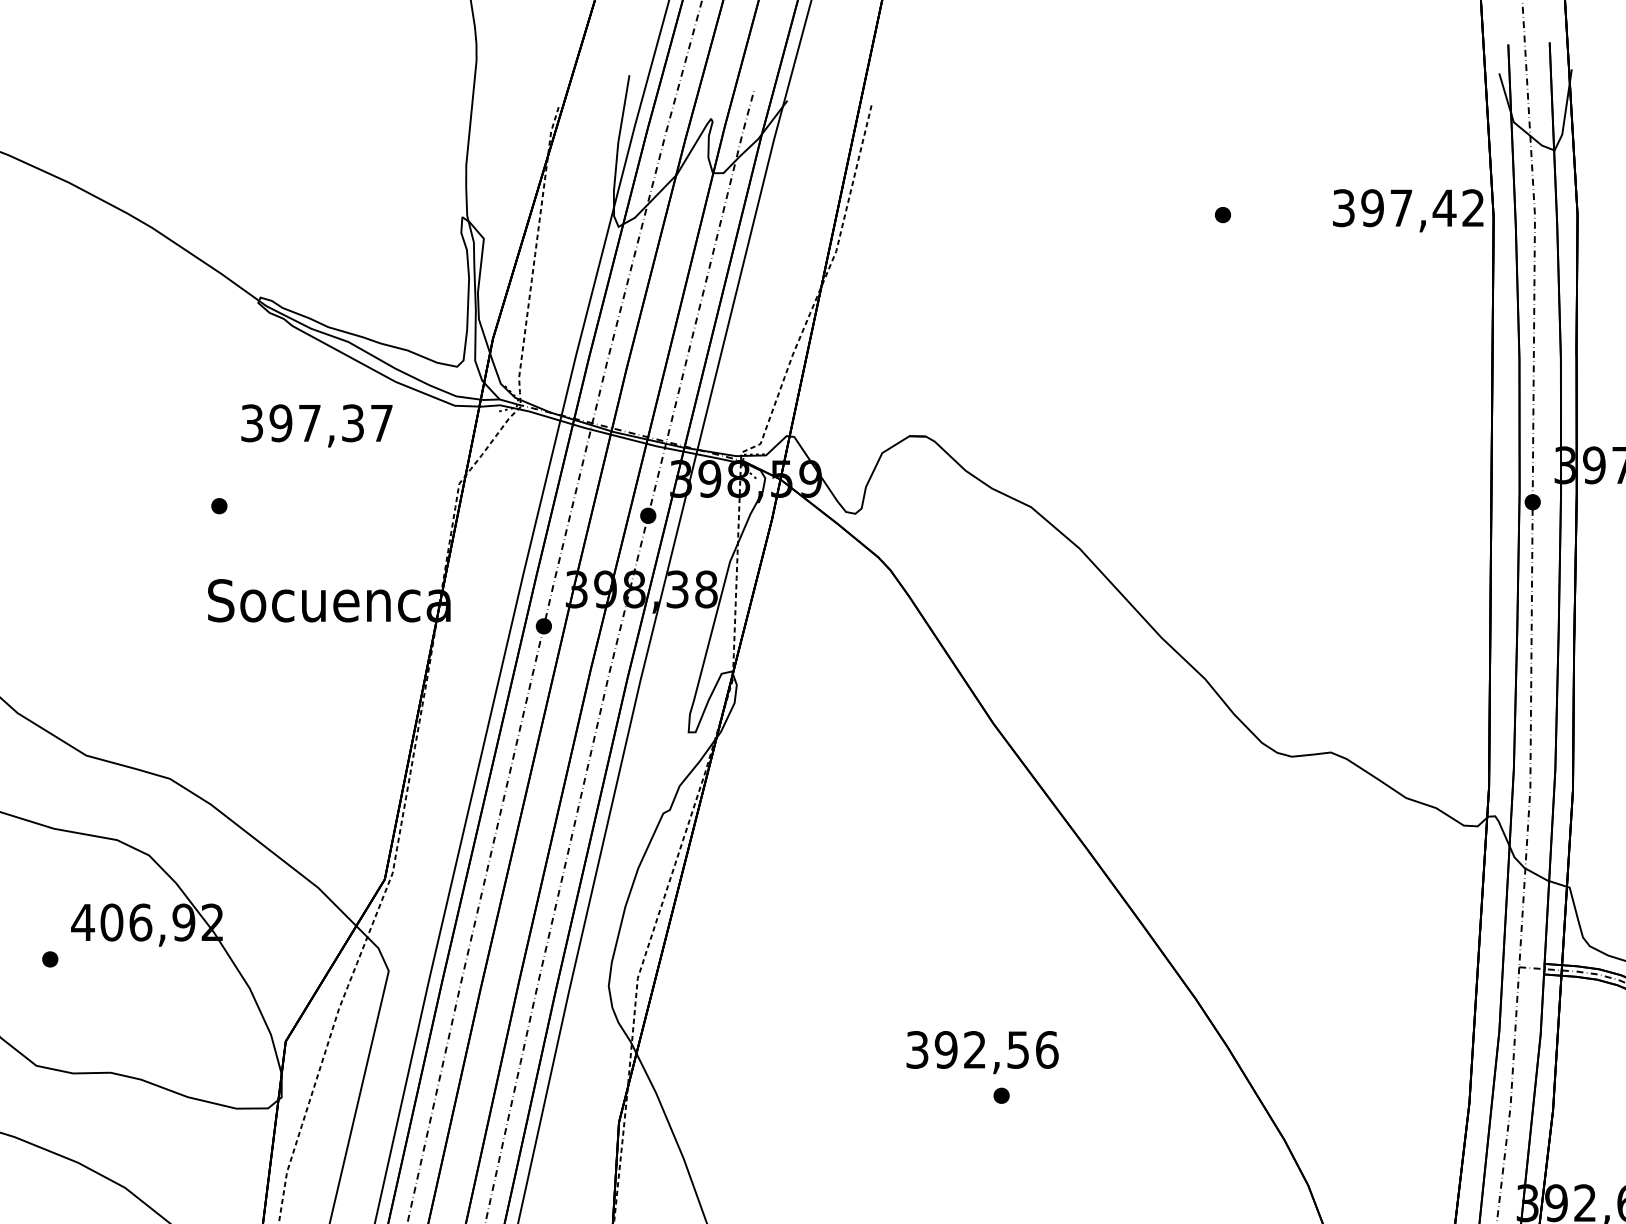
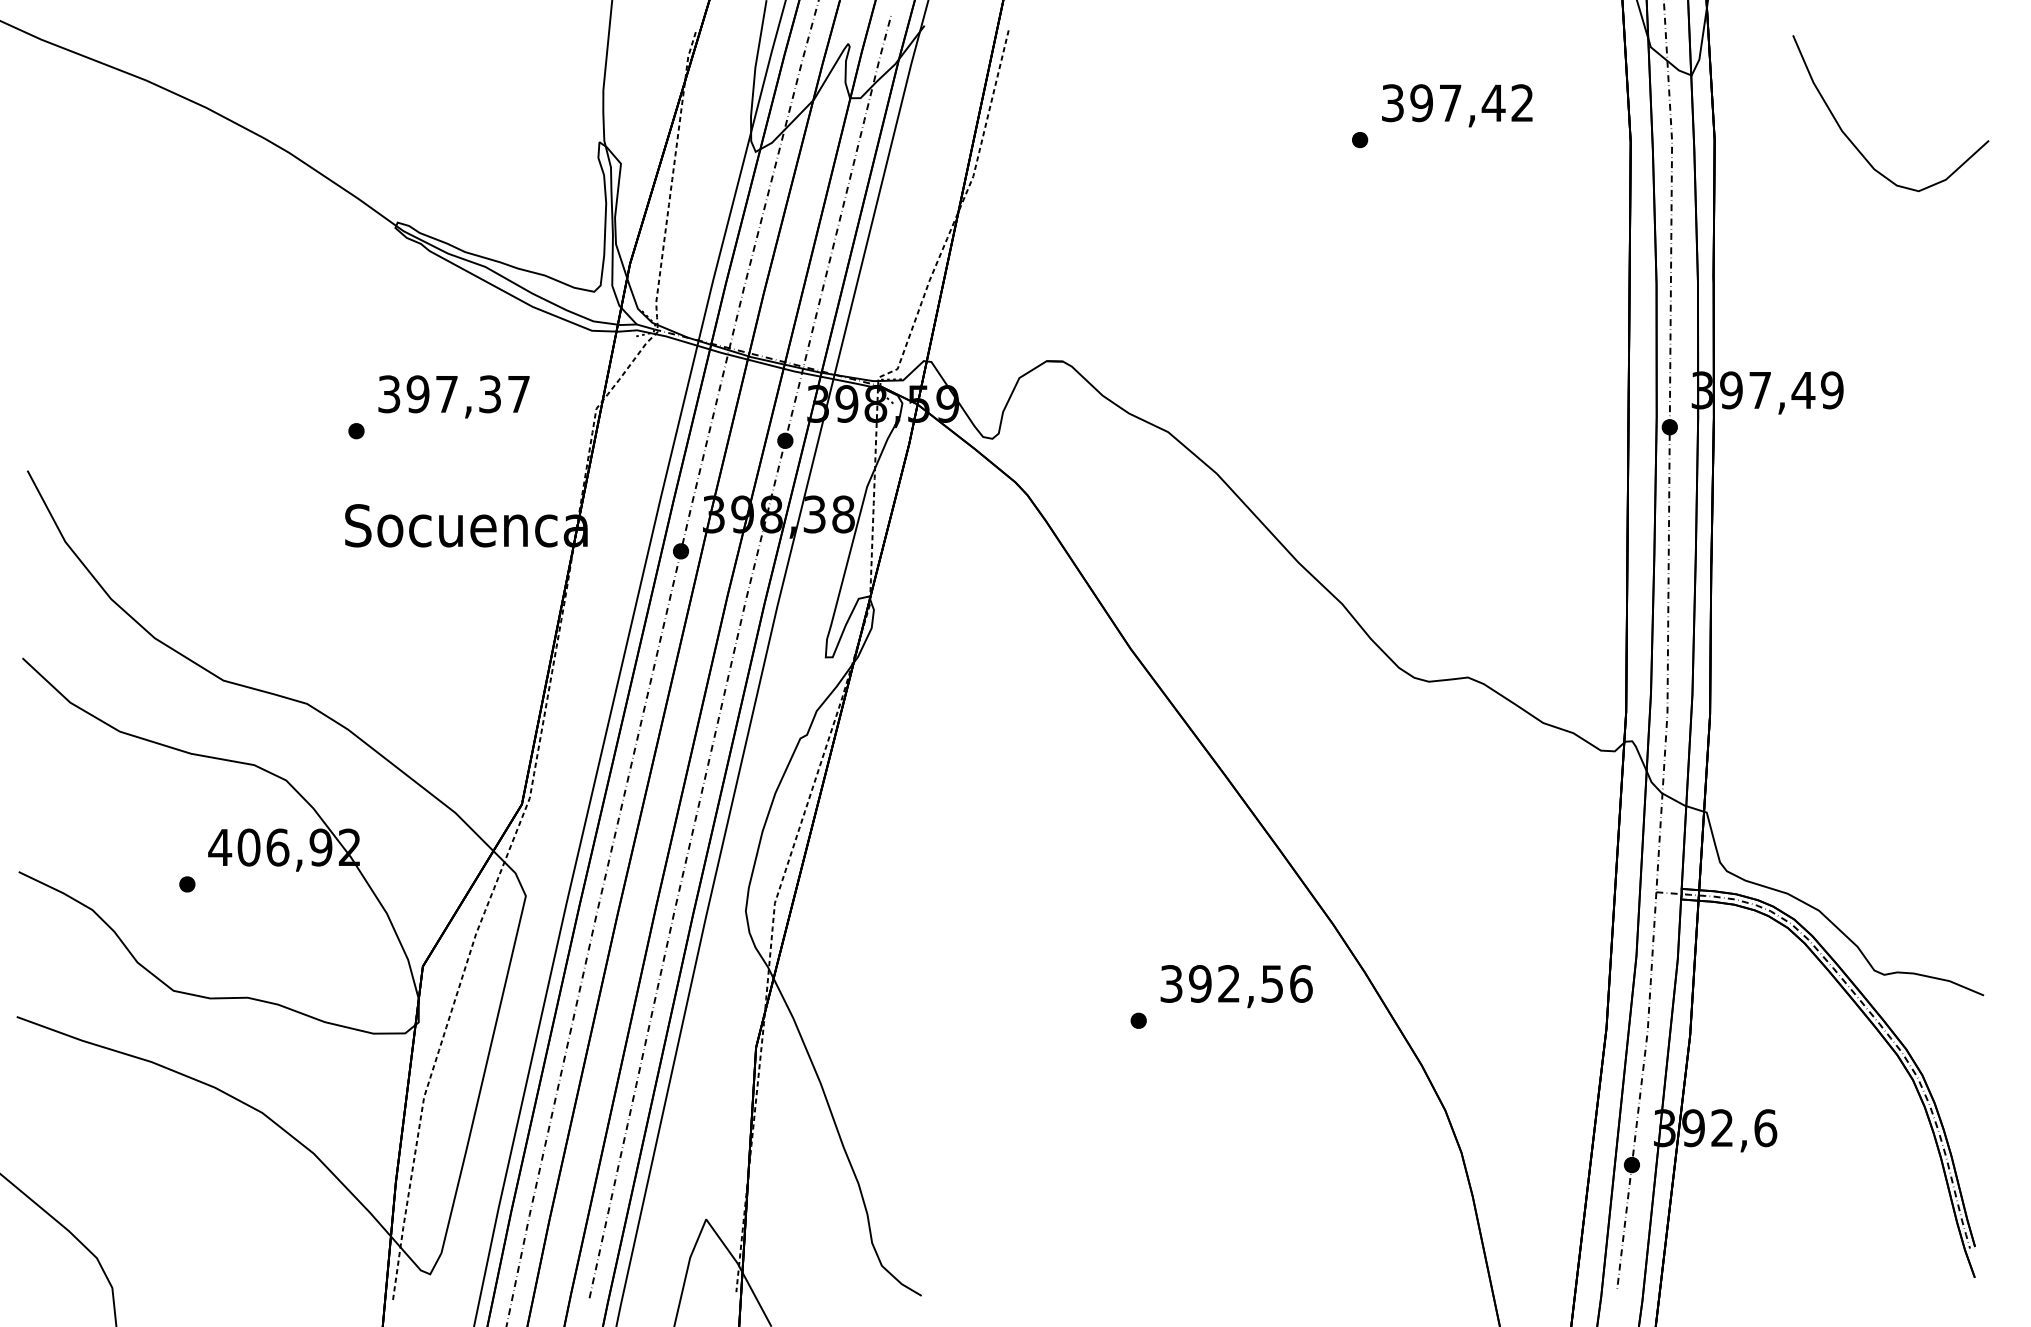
text: (1408, 210) -> (1457, 105), moved
text: (316, 425) -> (453, 396), moved
text: (982, 1052) -> (1236, 986), moved

